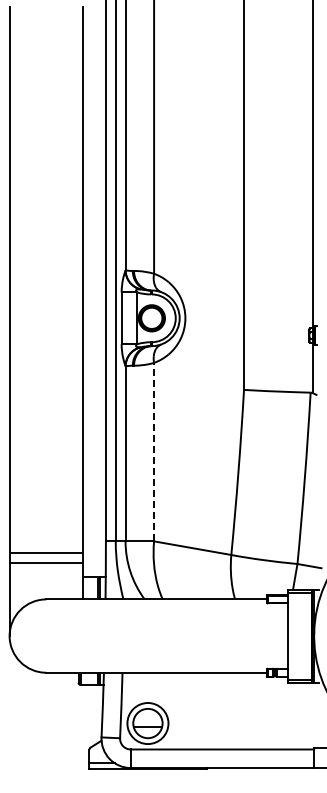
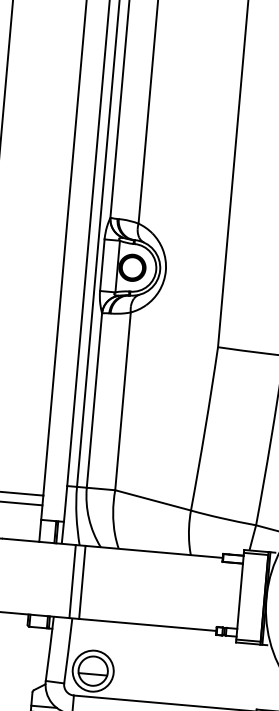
line: (154, 451) -> (123, 400), dashed -> solid
line: (119, 635) -> (72, 580), added
line: (129, 635) -> (82, 581), added

